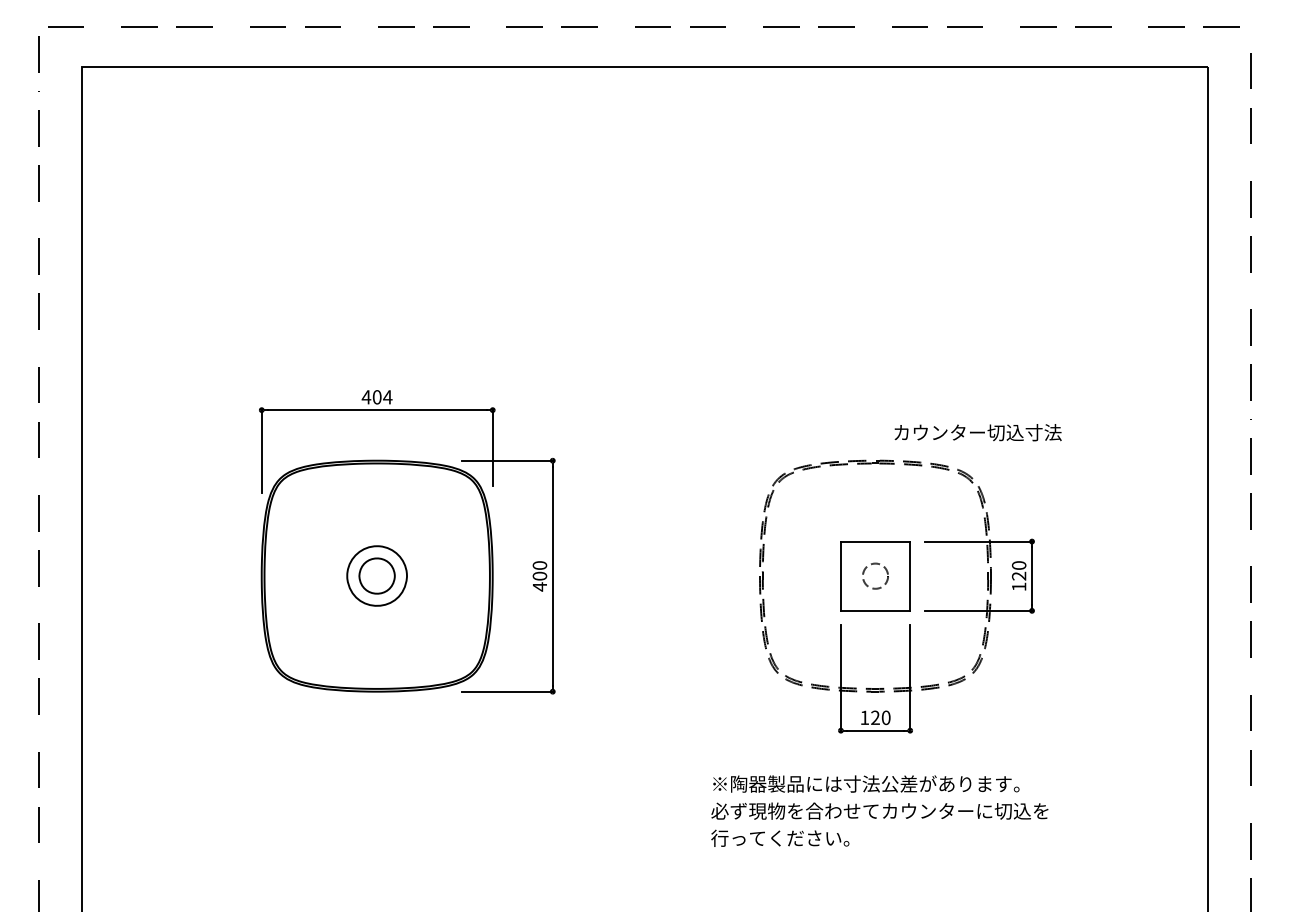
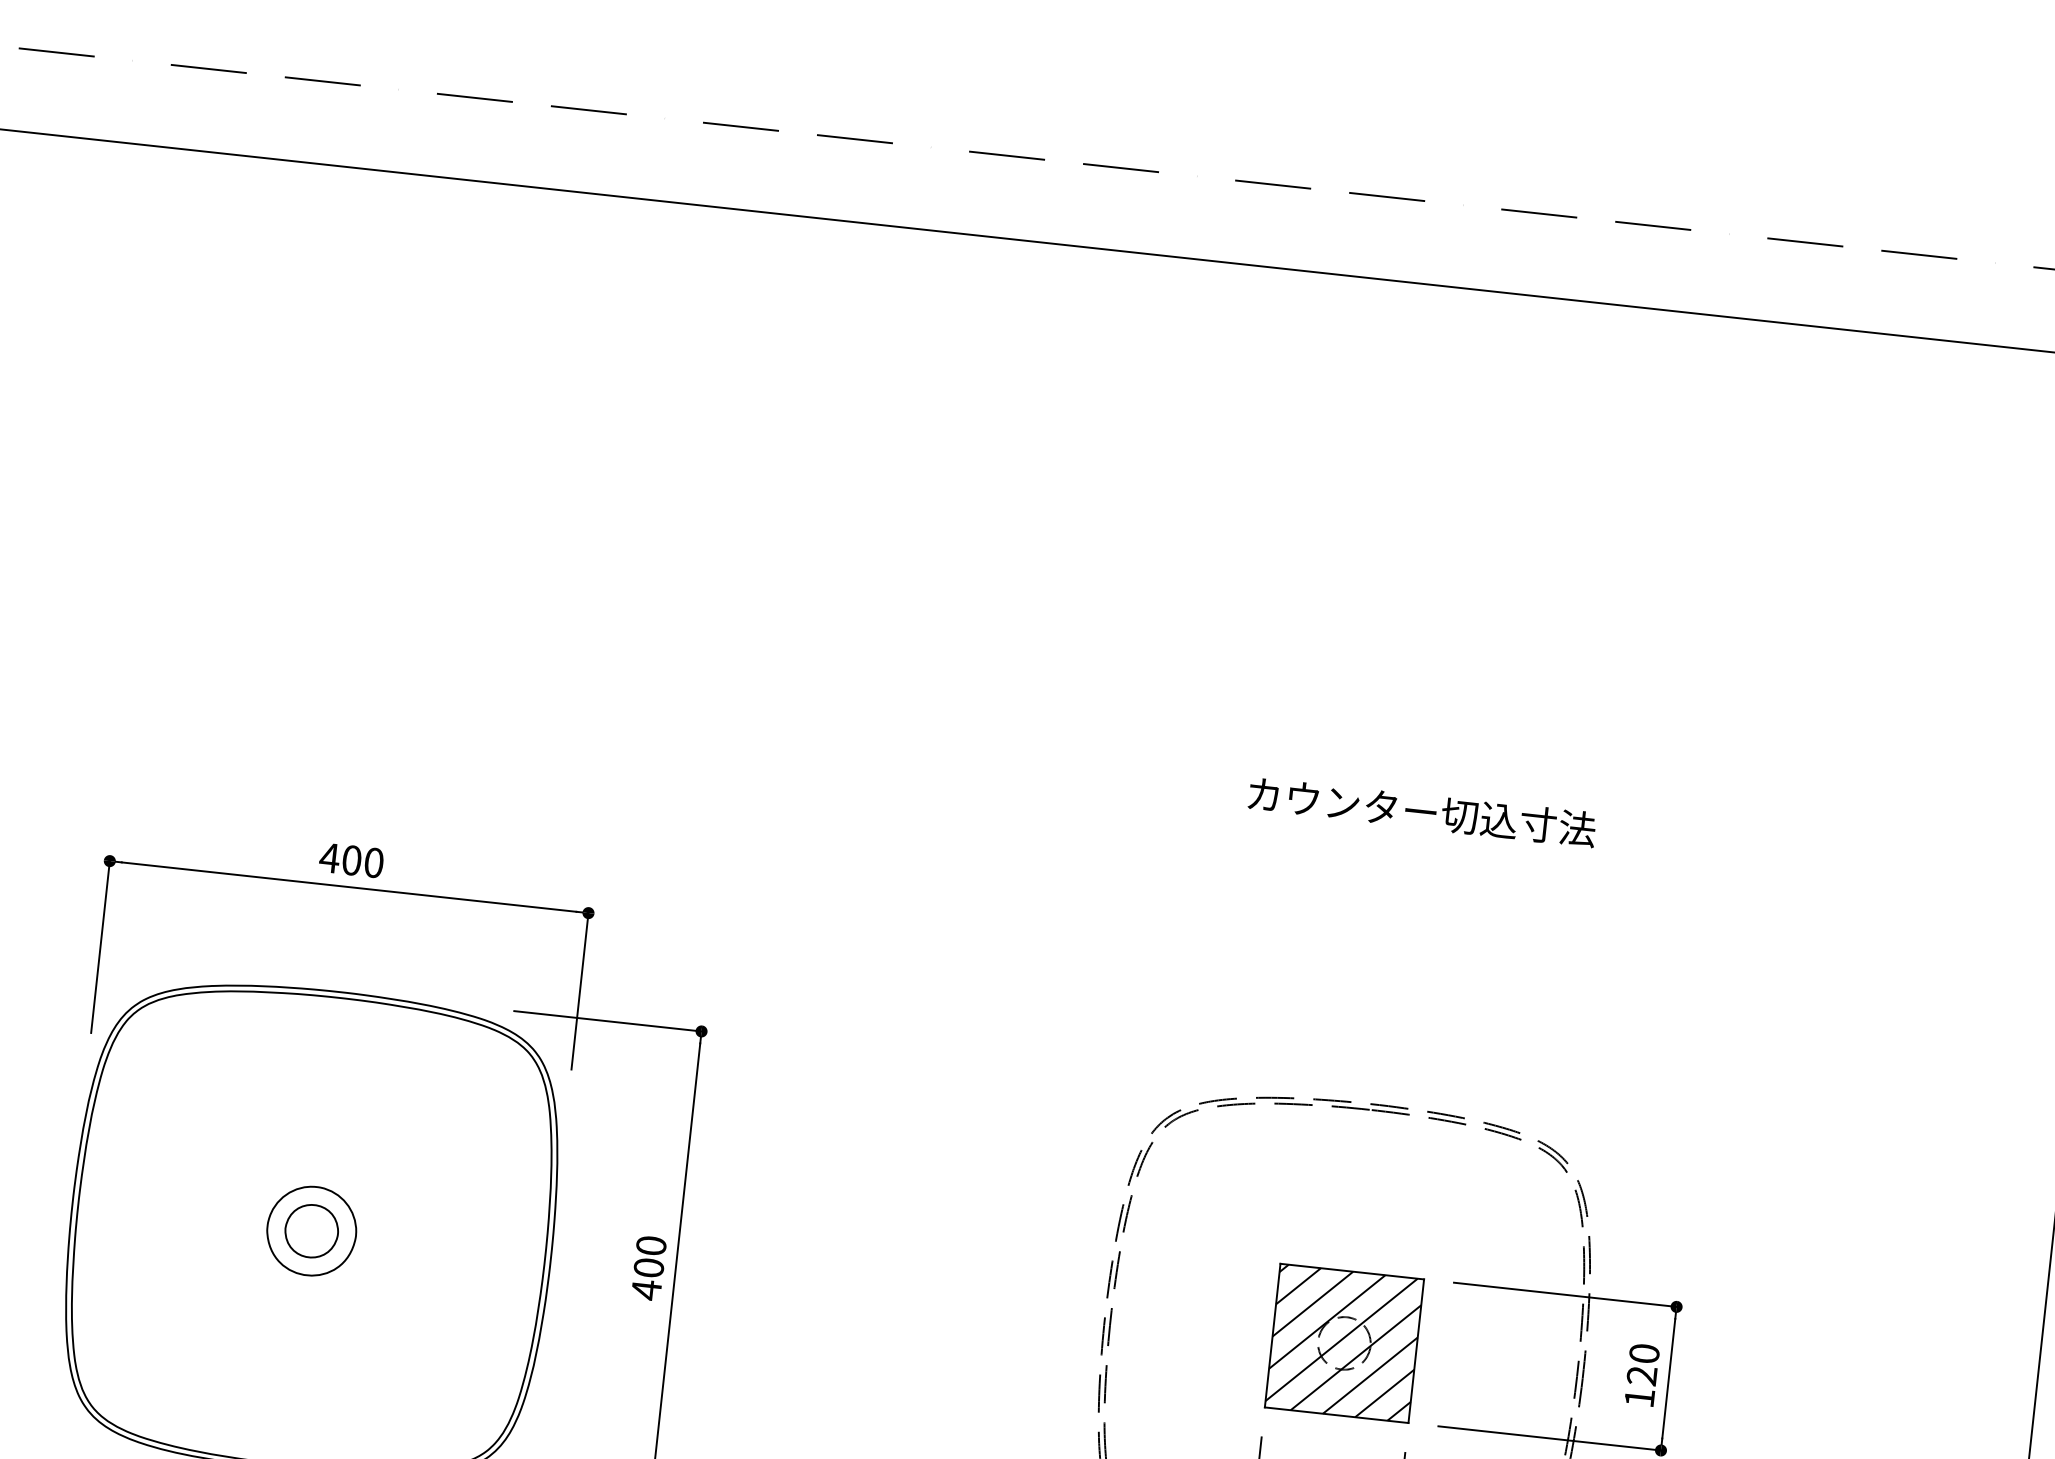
text: (387, 397) -> (373, 863), 404 -> 400
text: (977, 432) -> (1421, 811), moved
hatch: (875, 575) -> (1344, 1341), added
part: (377, 576) -> (312, 1231), size x0.71

